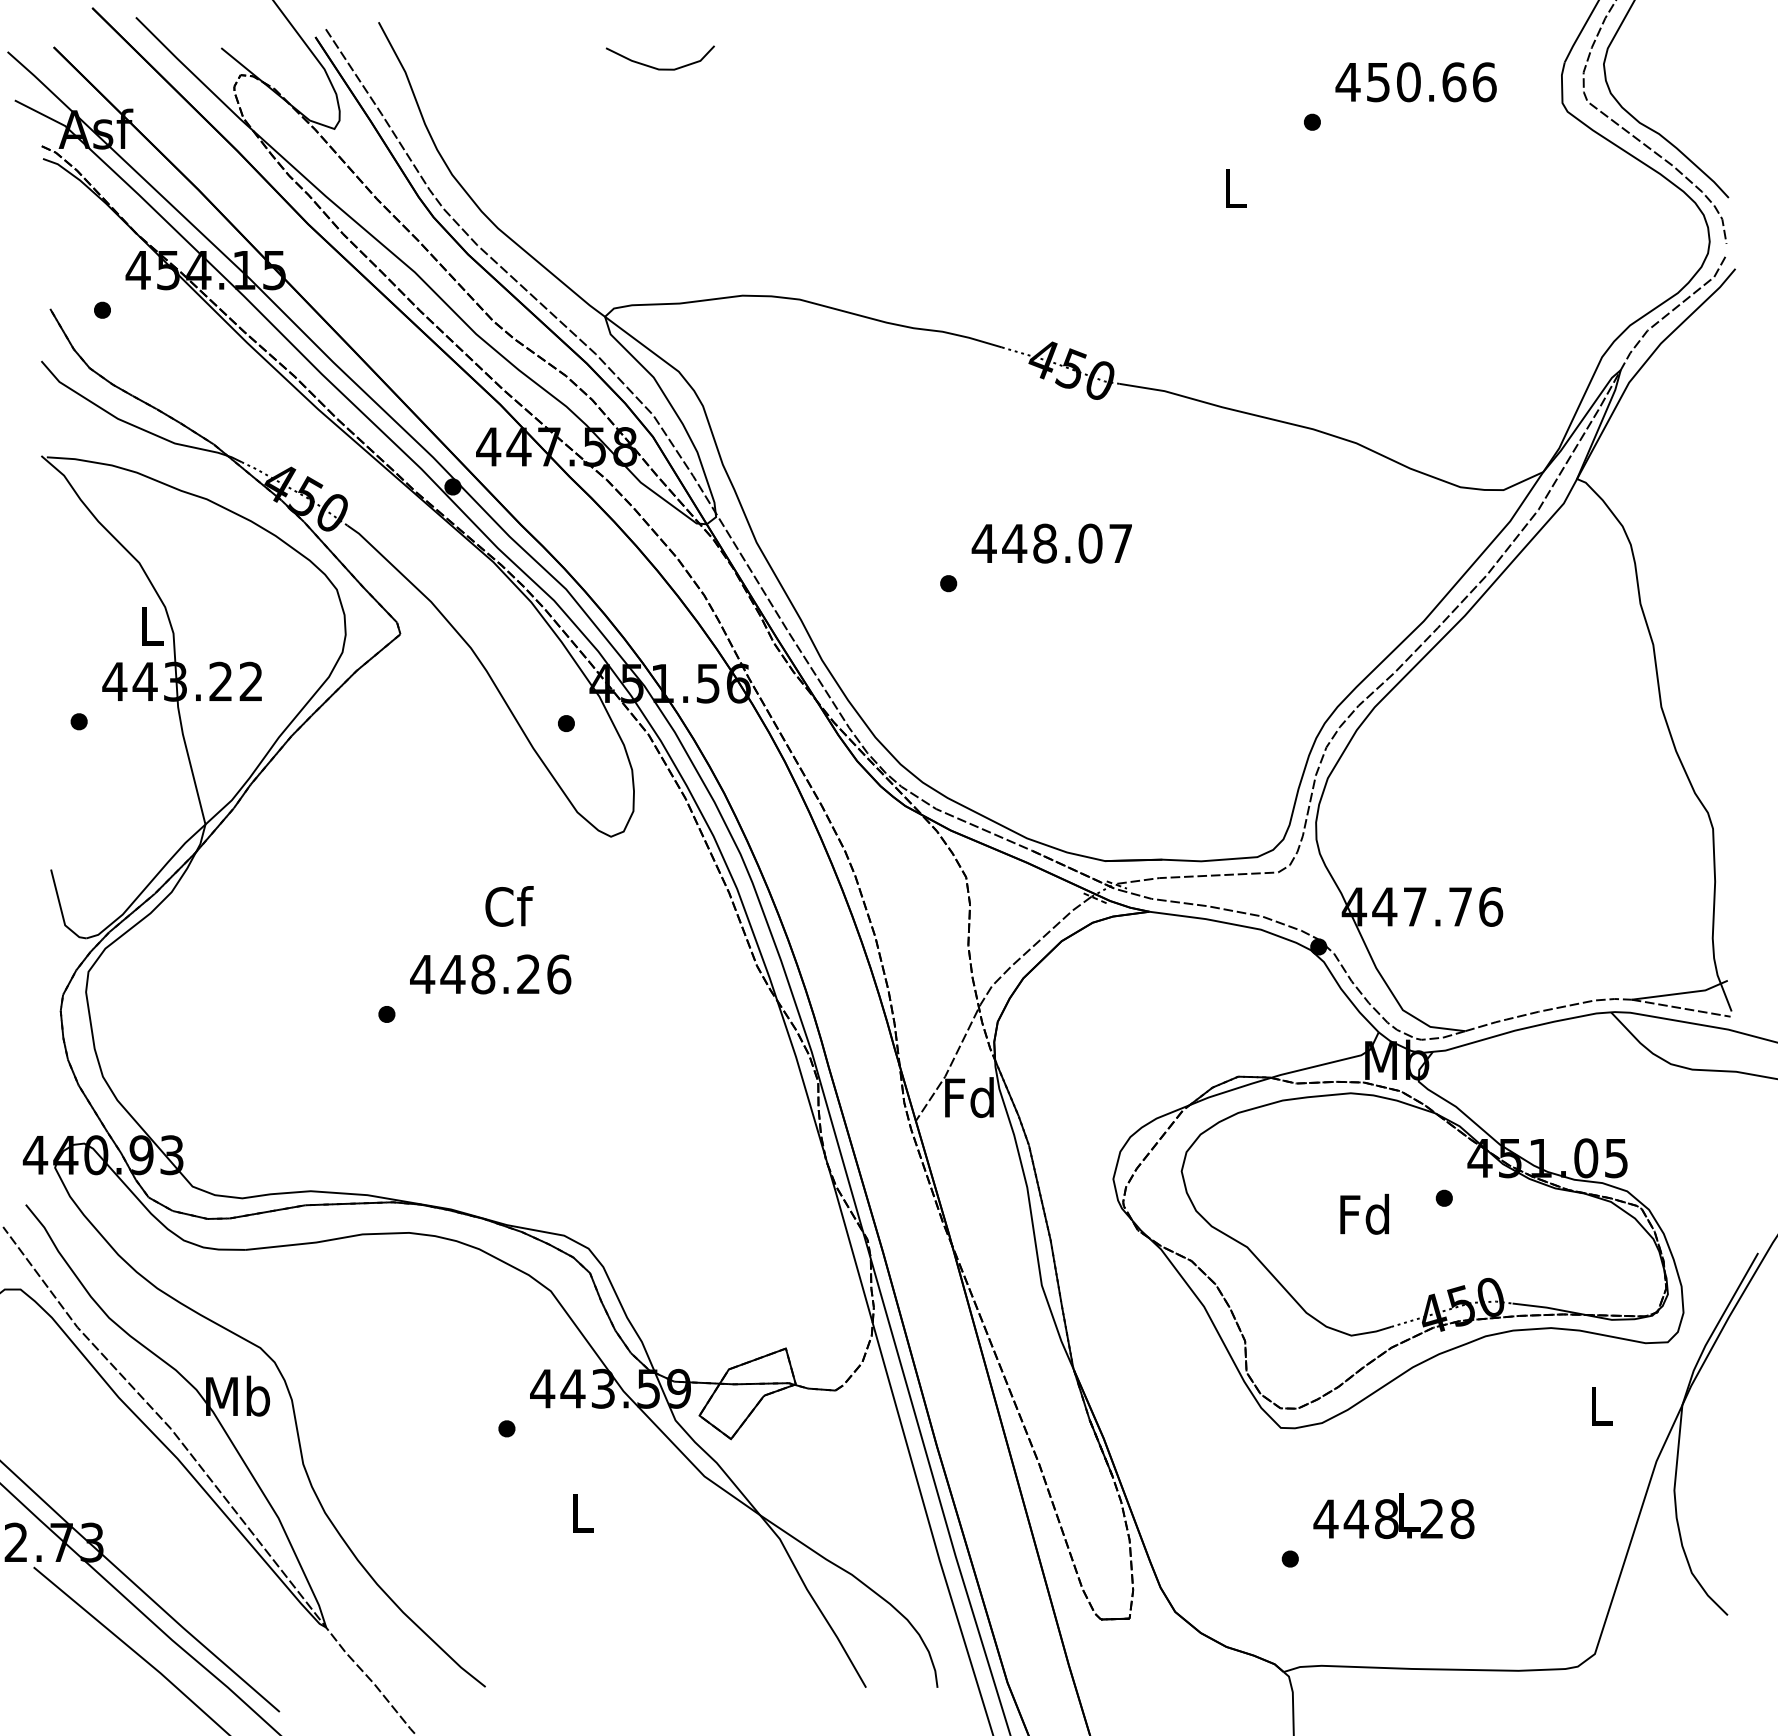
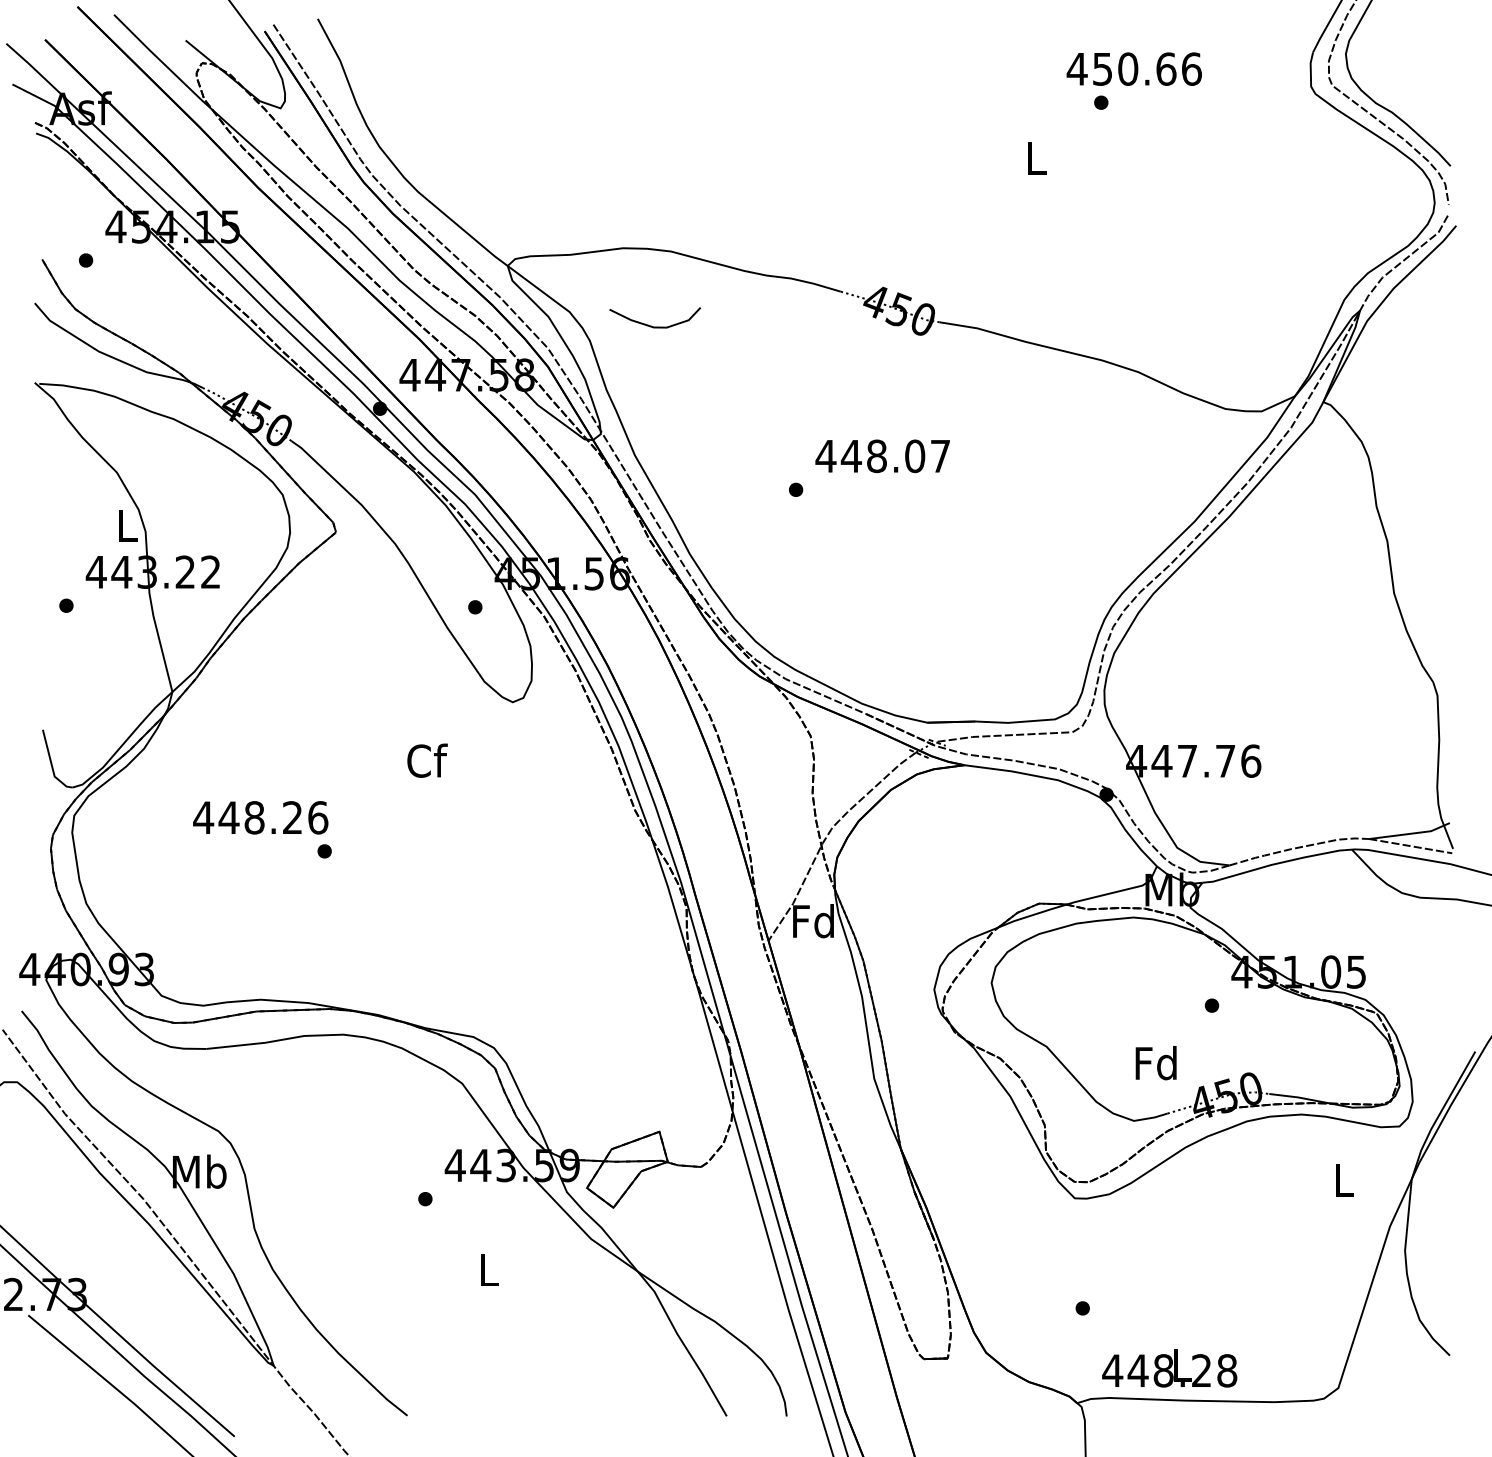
curve: (656, 67) -> (651, 325), moved
text: (1415, 81) -> (1133, 68), moved
text: (490, 974) -> (260, 817), moved
text: (1363, 1214) -> (1155, 1063), moved
text: (1393, 1516) -> (1169, 1368), moved

